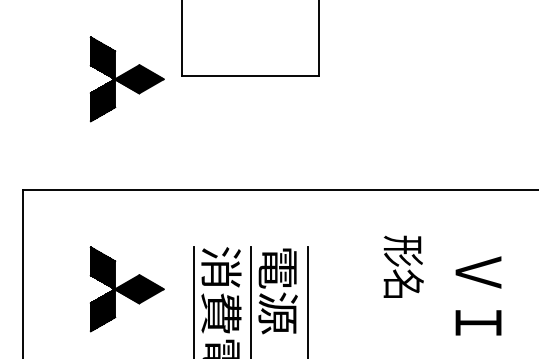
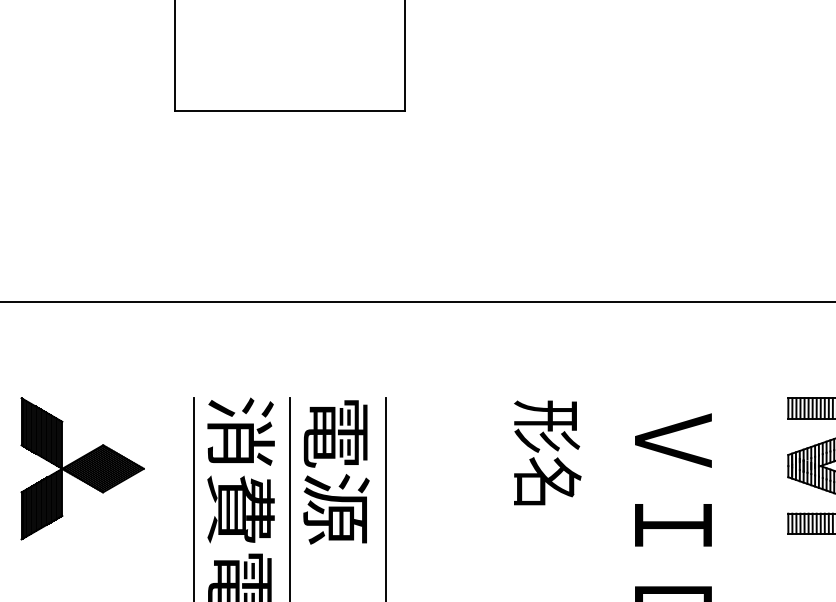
part: (126, 79) -> (81, 116), removed
text: (403, 266) -> (547, 452), moved

